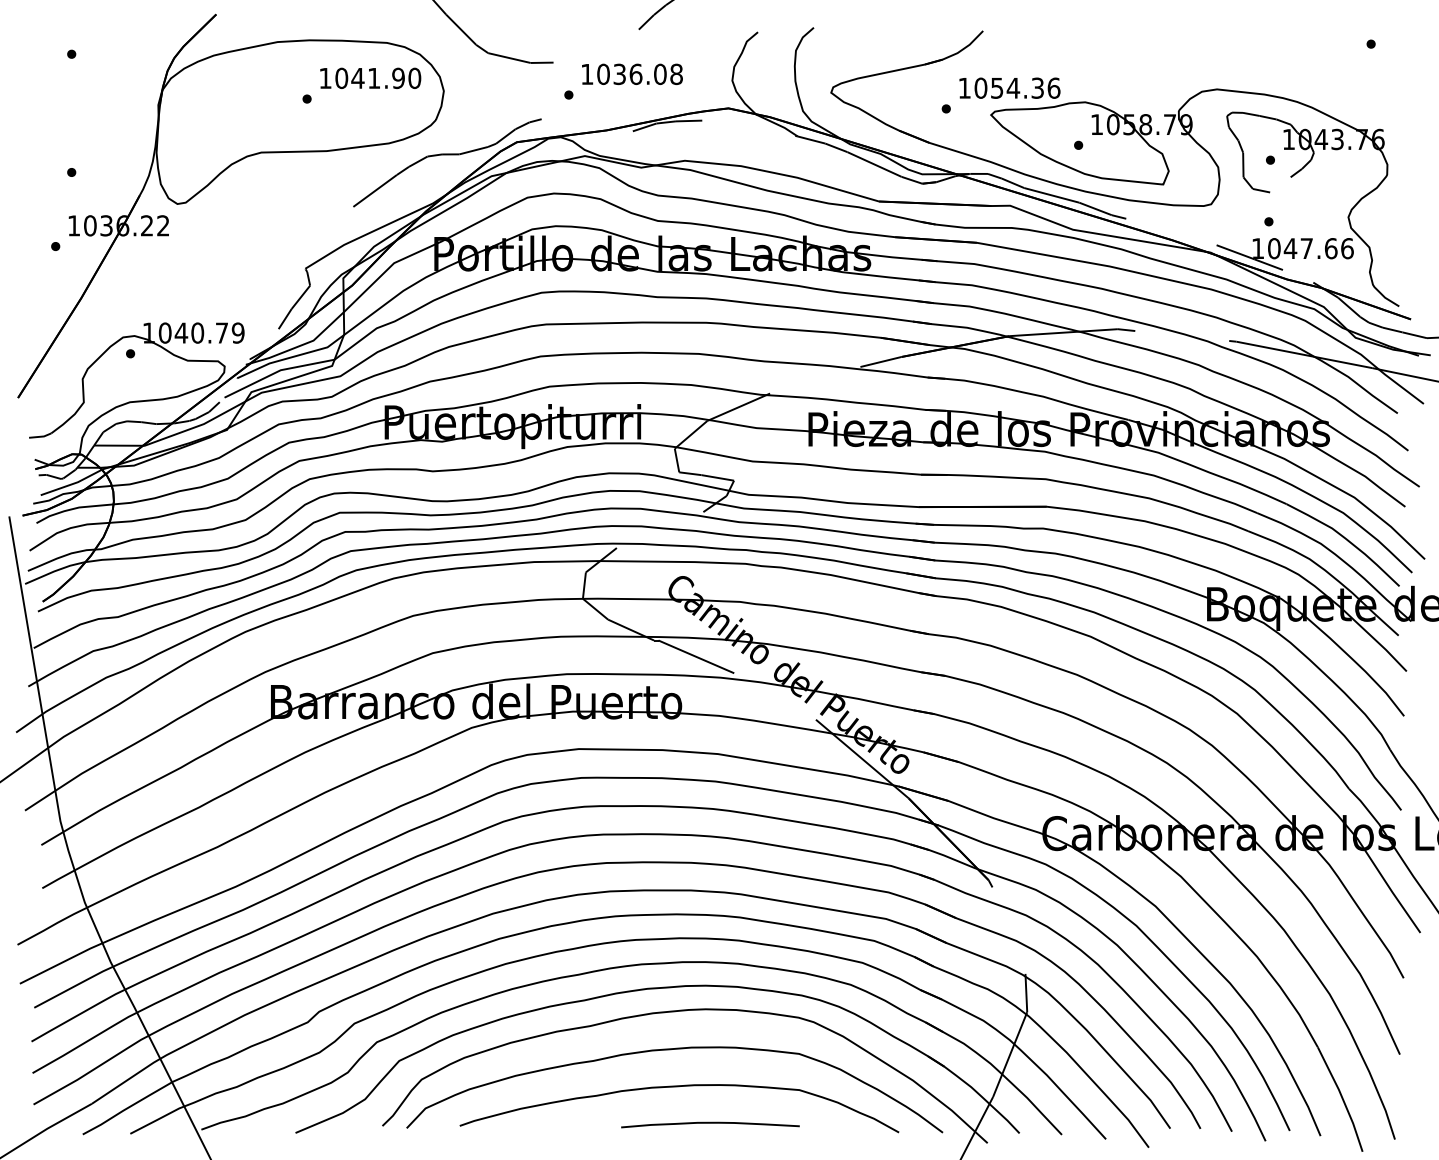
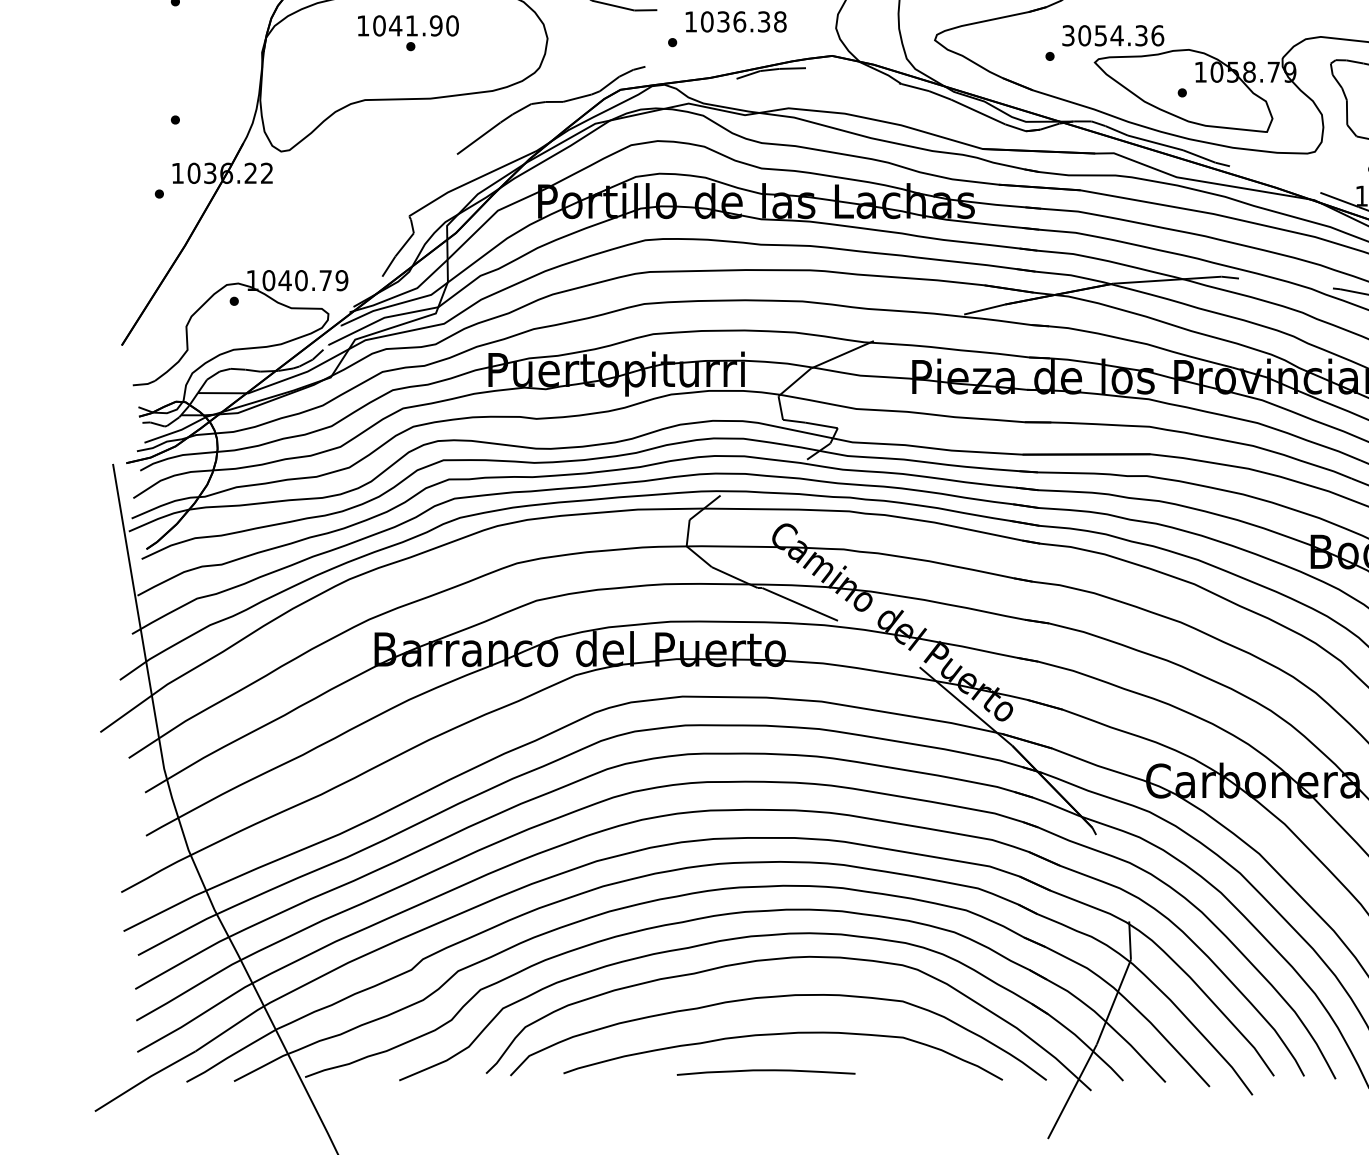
text: (660, 74) -> (764, 22), 1036.08 -> 1036.38
text: (370, 77) -> (408, 25), moved
text: (964, 87) -> (1068, 35), 1054.36 -> 3054.36
curve: (710, 1123) -> (766, 1071), moved

